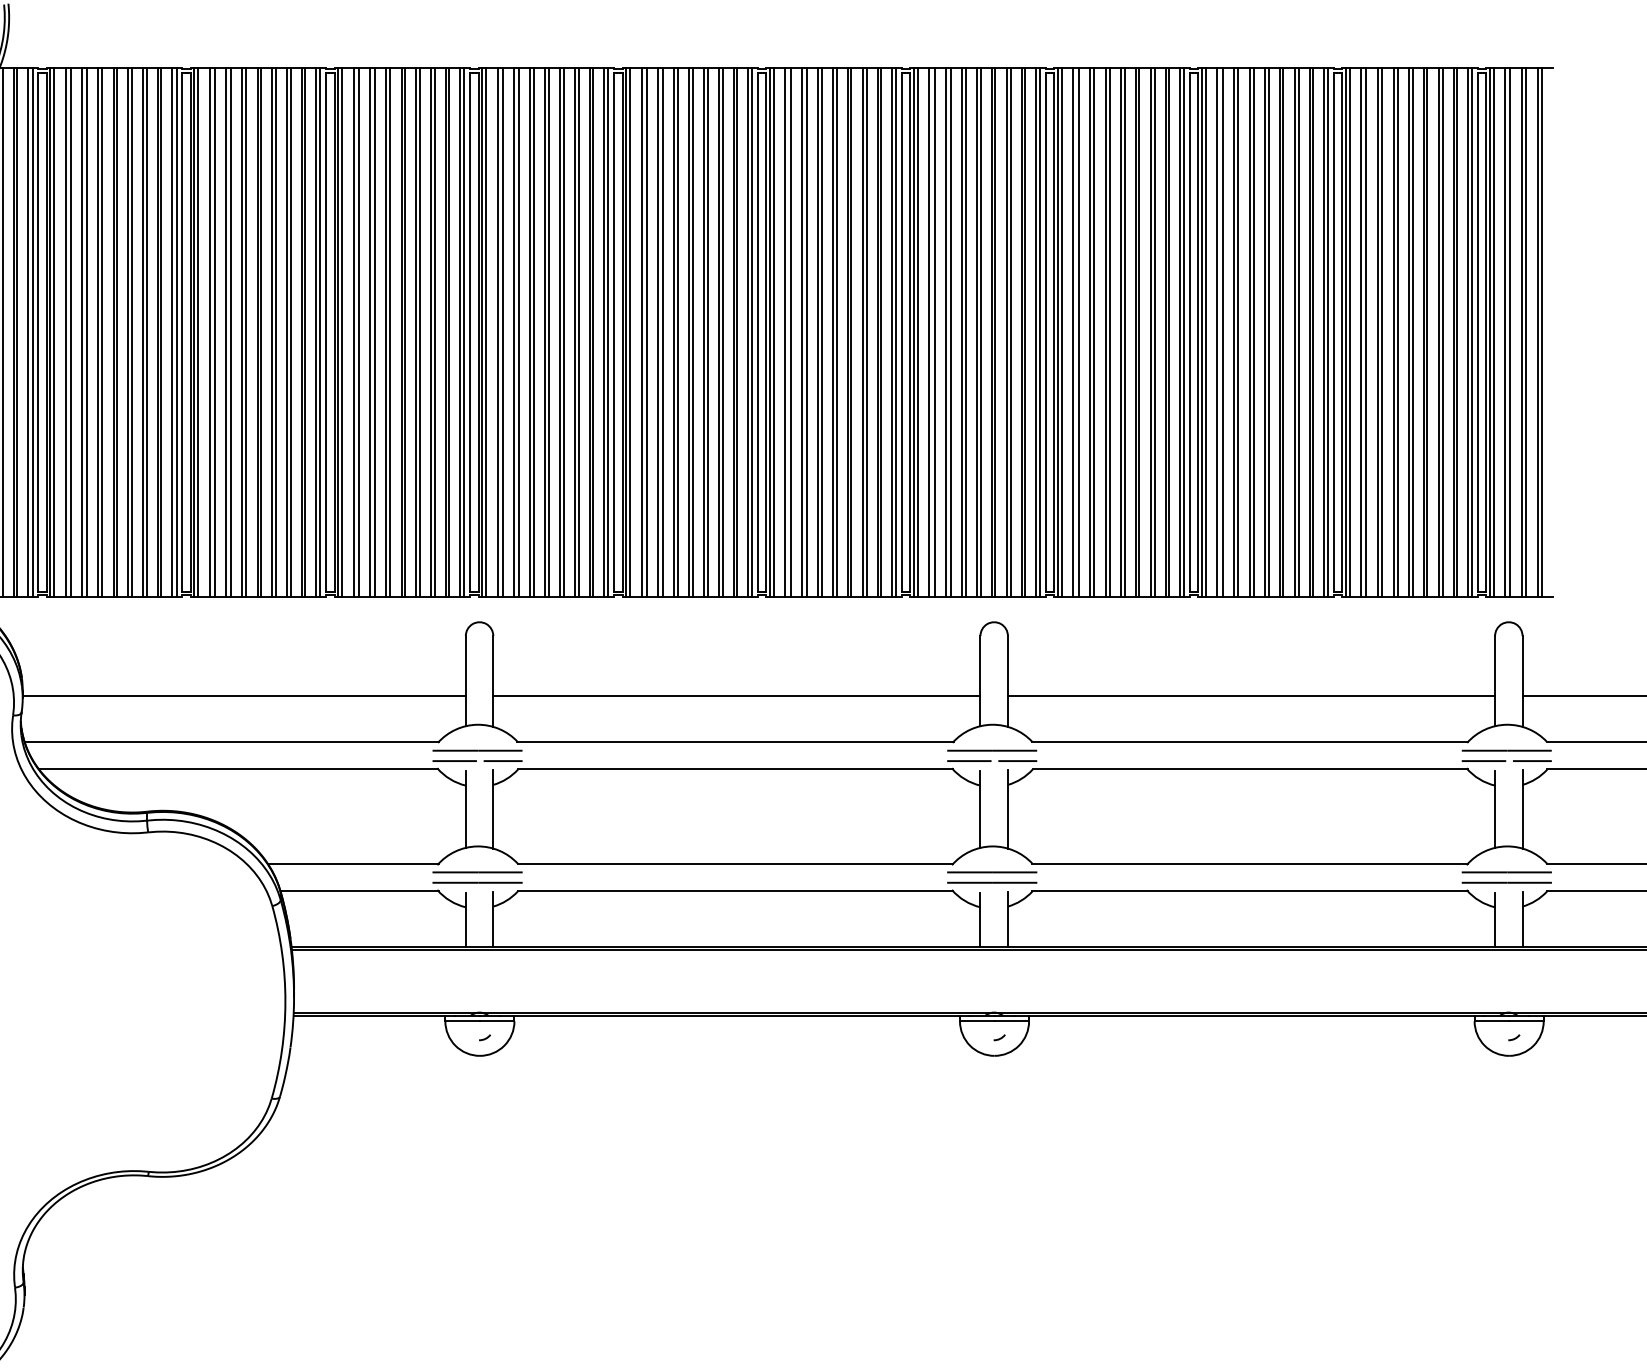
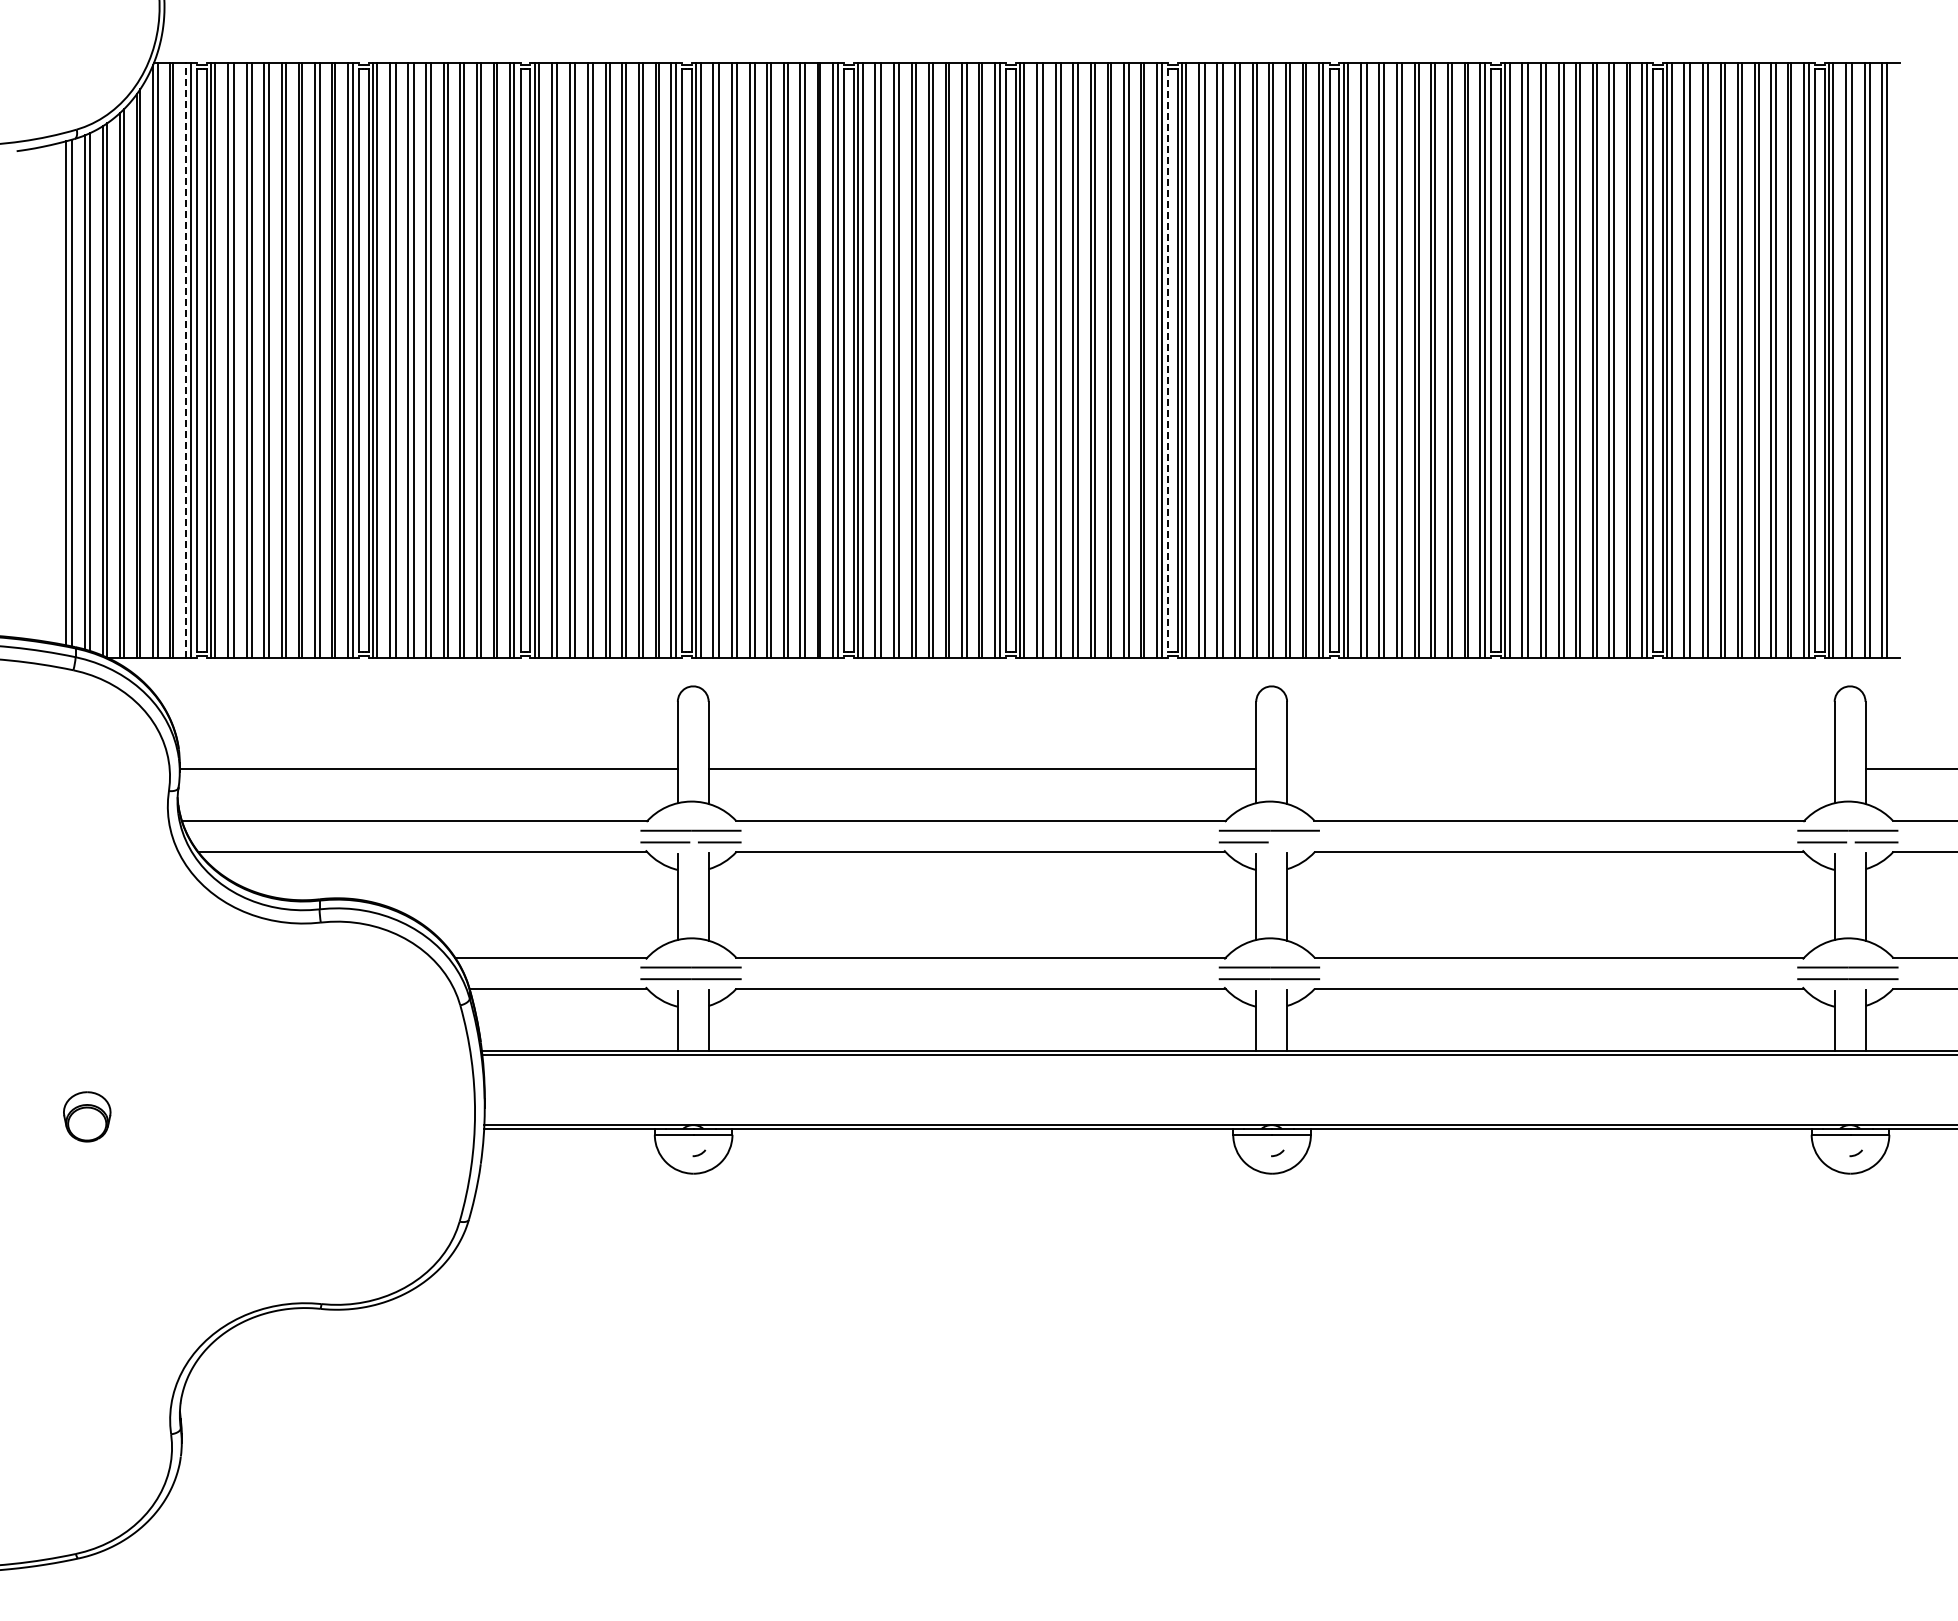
line: (27, 332) -> (185, 360), solid -> dashed
line: (901, 332) -> (1167, 360), solid -> dashed
line: (1251, 696) -> (1560, 769), removed
line: (1017, 761) -> (1297, 842), removed

